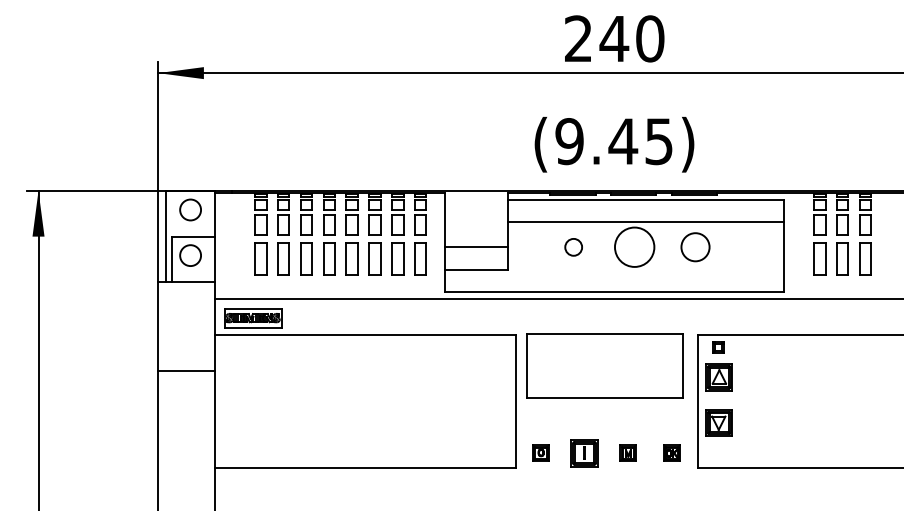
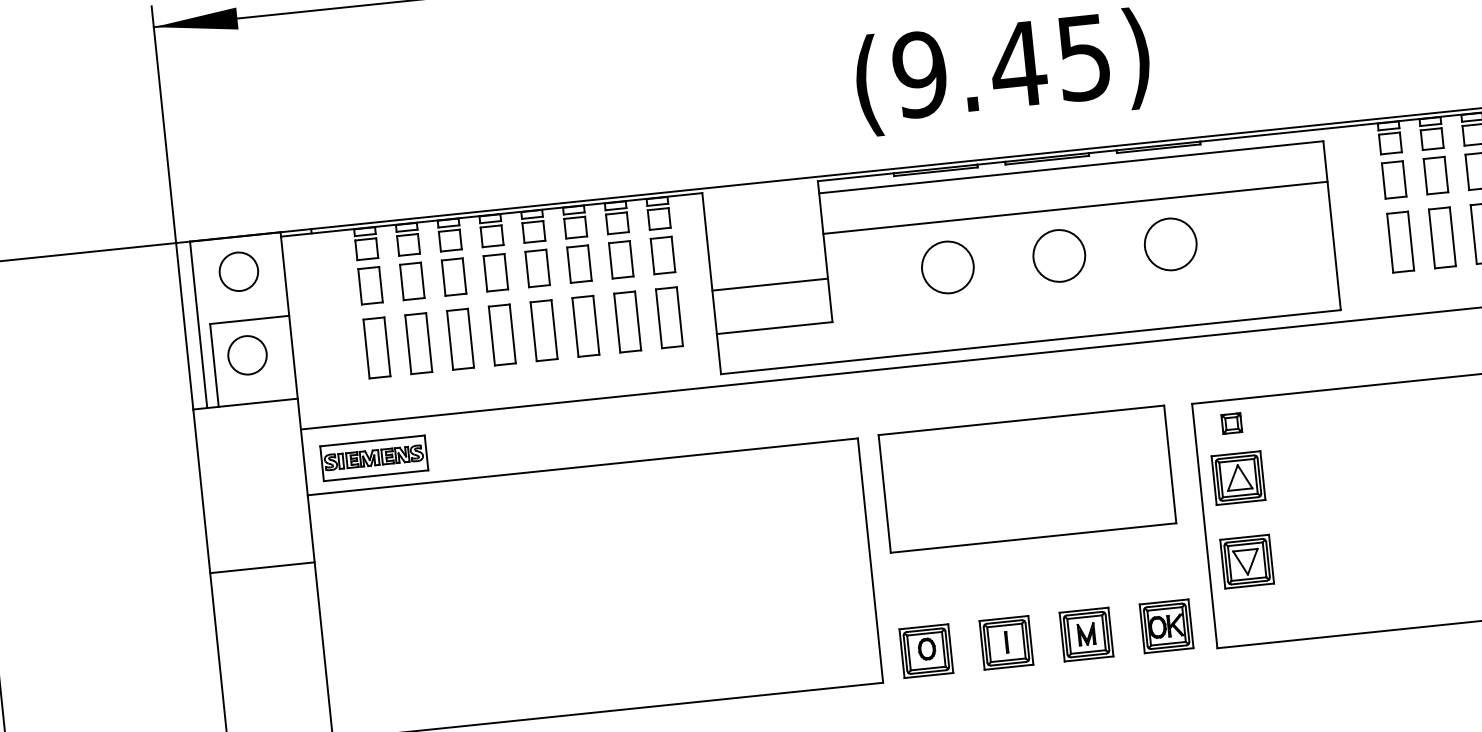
circle: (573, 247) -> (947, 267), size x1.67
circle: (634, 247) -> (1059, 256), size x0.71
part: (540, 453) -> (925, 651), size x1.67
part: (628, 453) -> (1087, 634), size x1.67
part: (671, 453) -> (1165, 626), size x1.67

